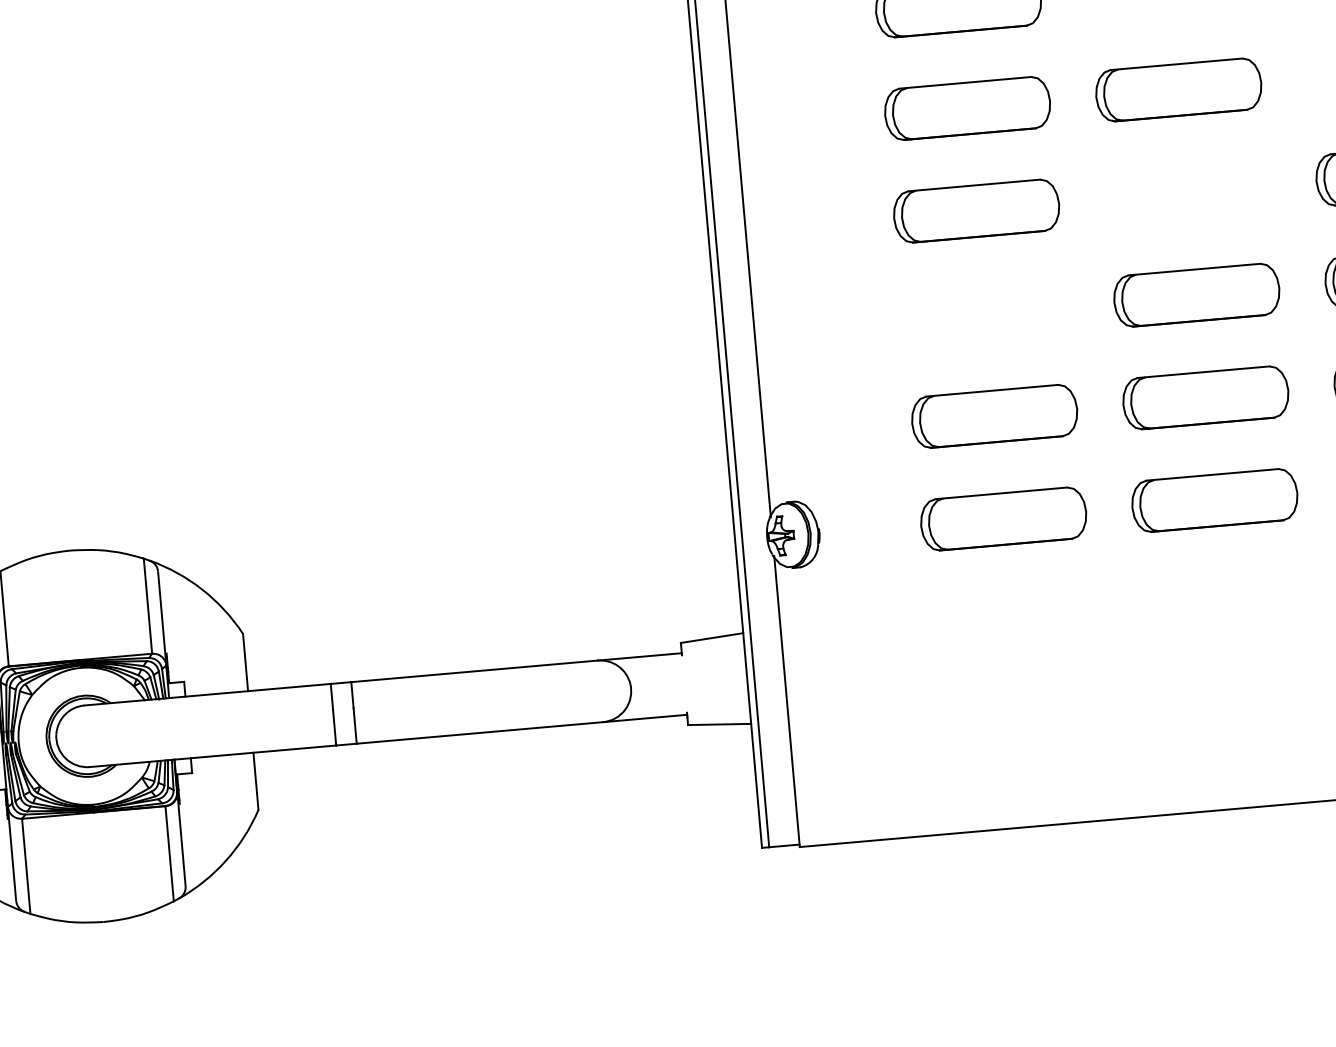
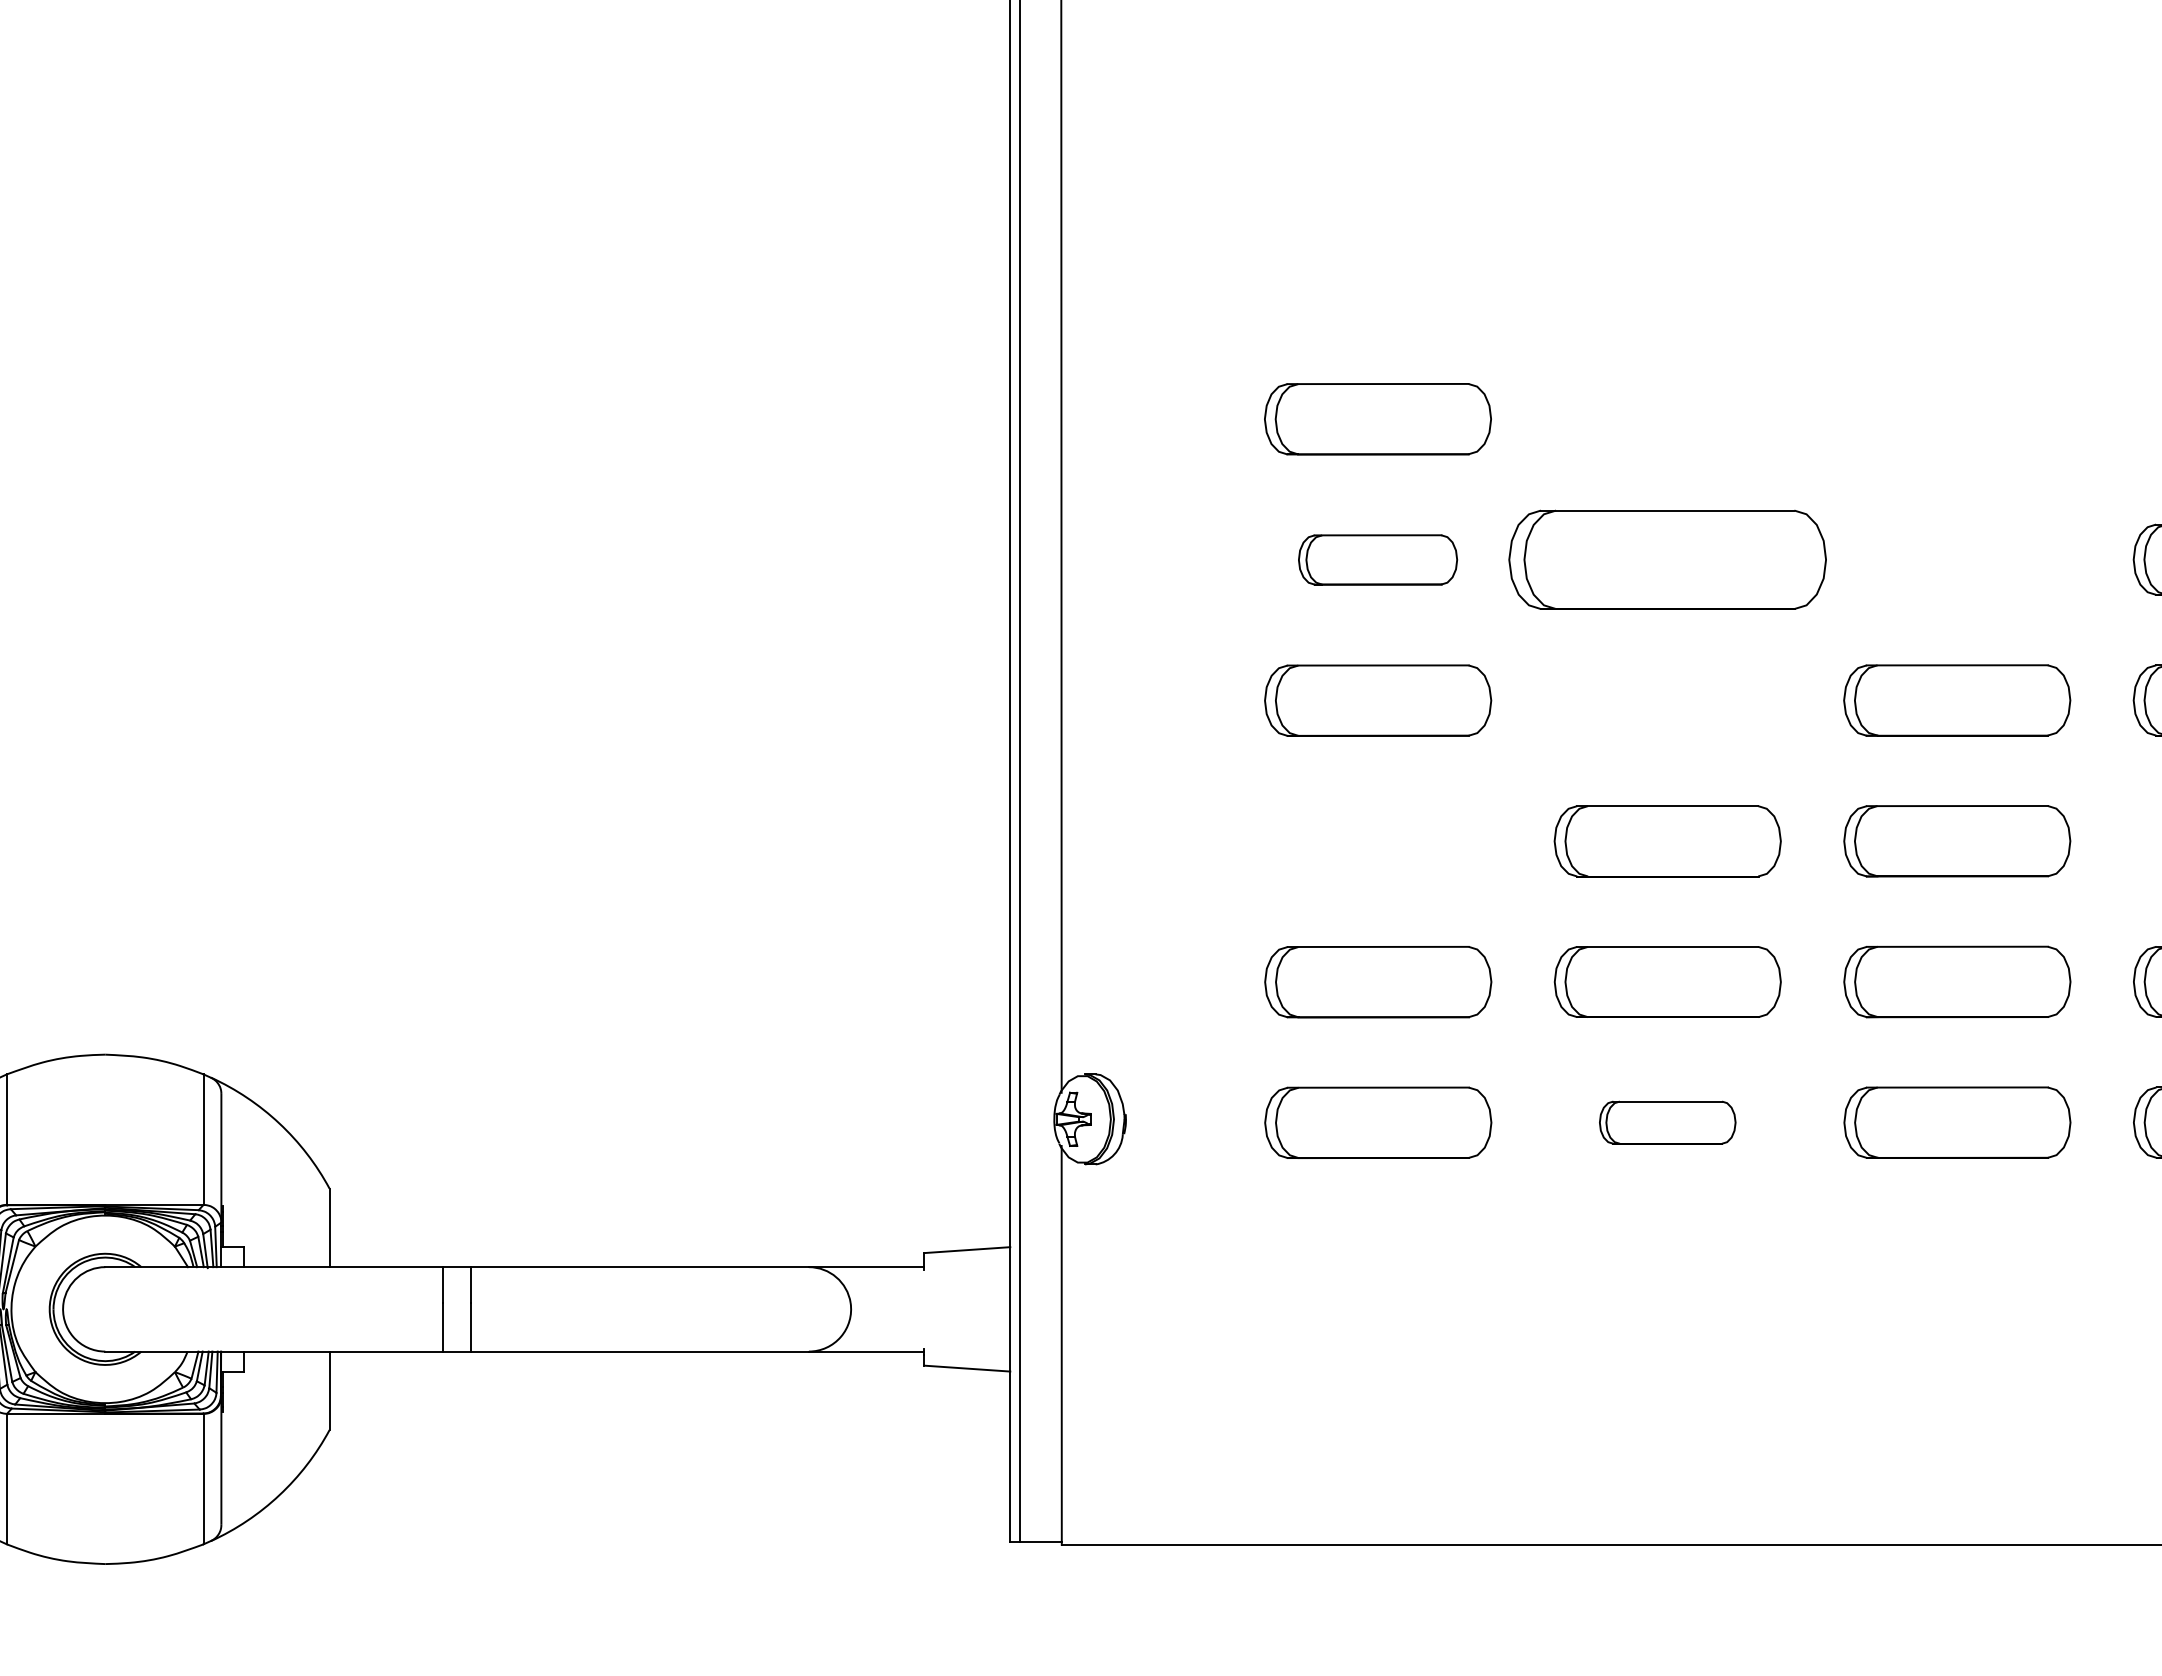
part: (1178, 89) -> (1667, 559), size x1.4
part: (967, 108) -> (1377, 559), size x0.7
part: (1214, 500) -> (1667, 1122), size x0.6

